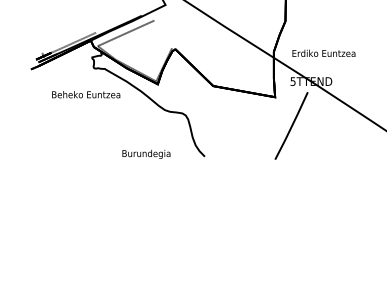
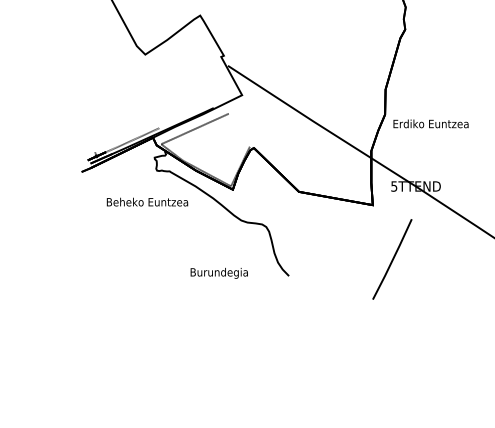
text: (323, 53) -> (430, 123), moved
line: (291, 126) -> (392, 259), moved

